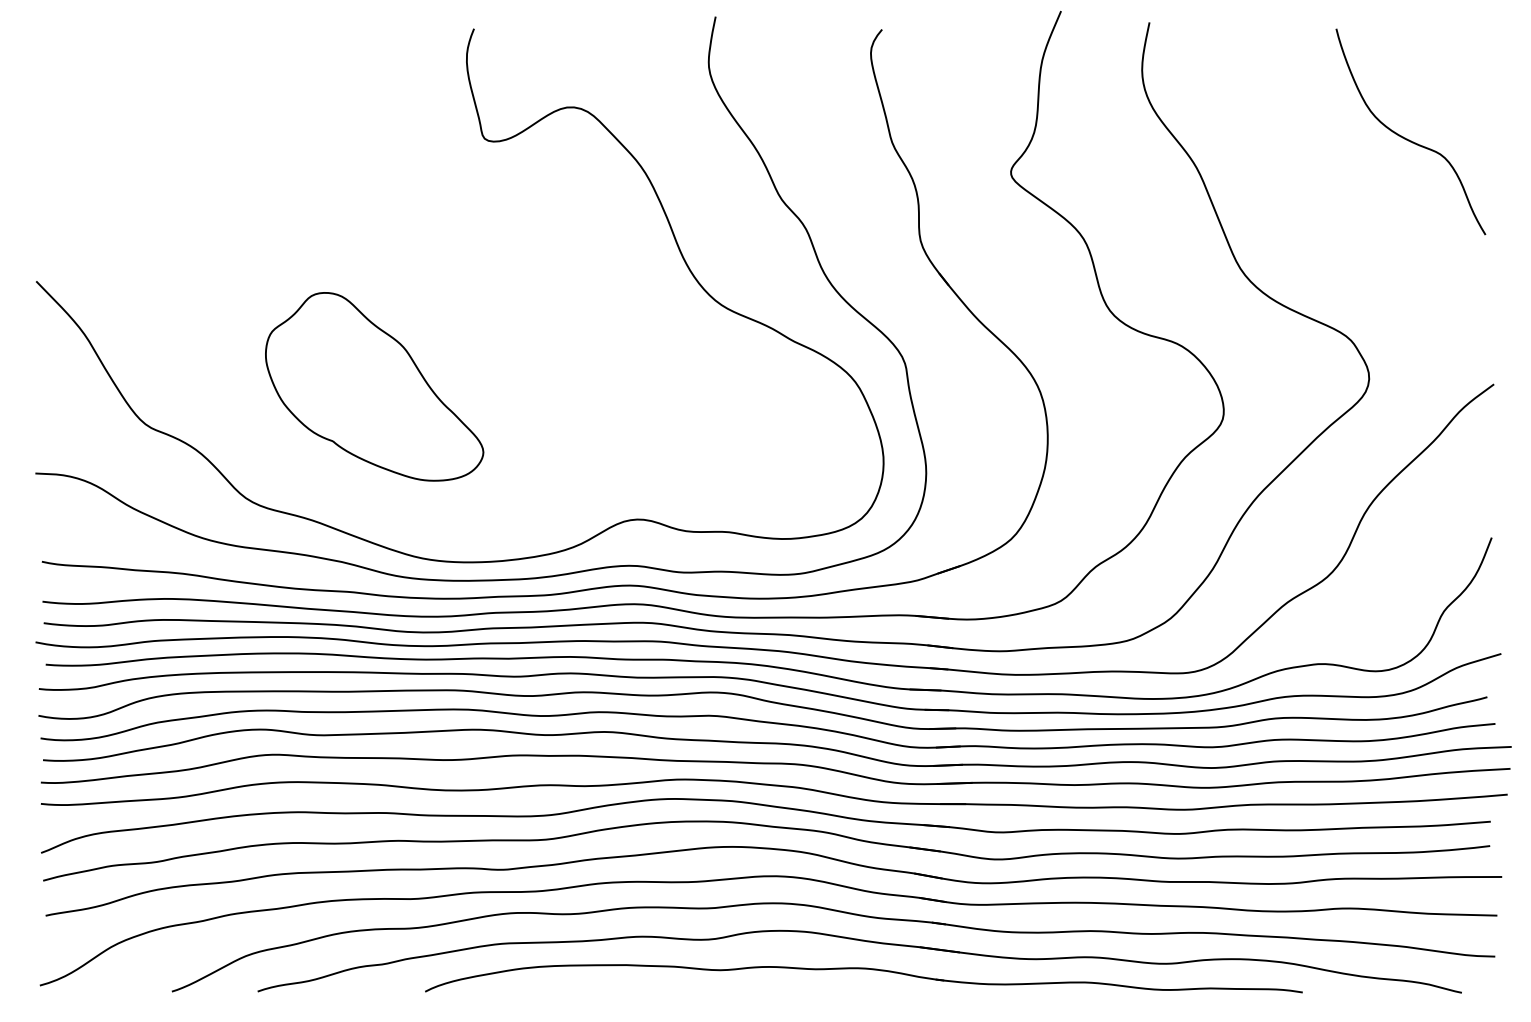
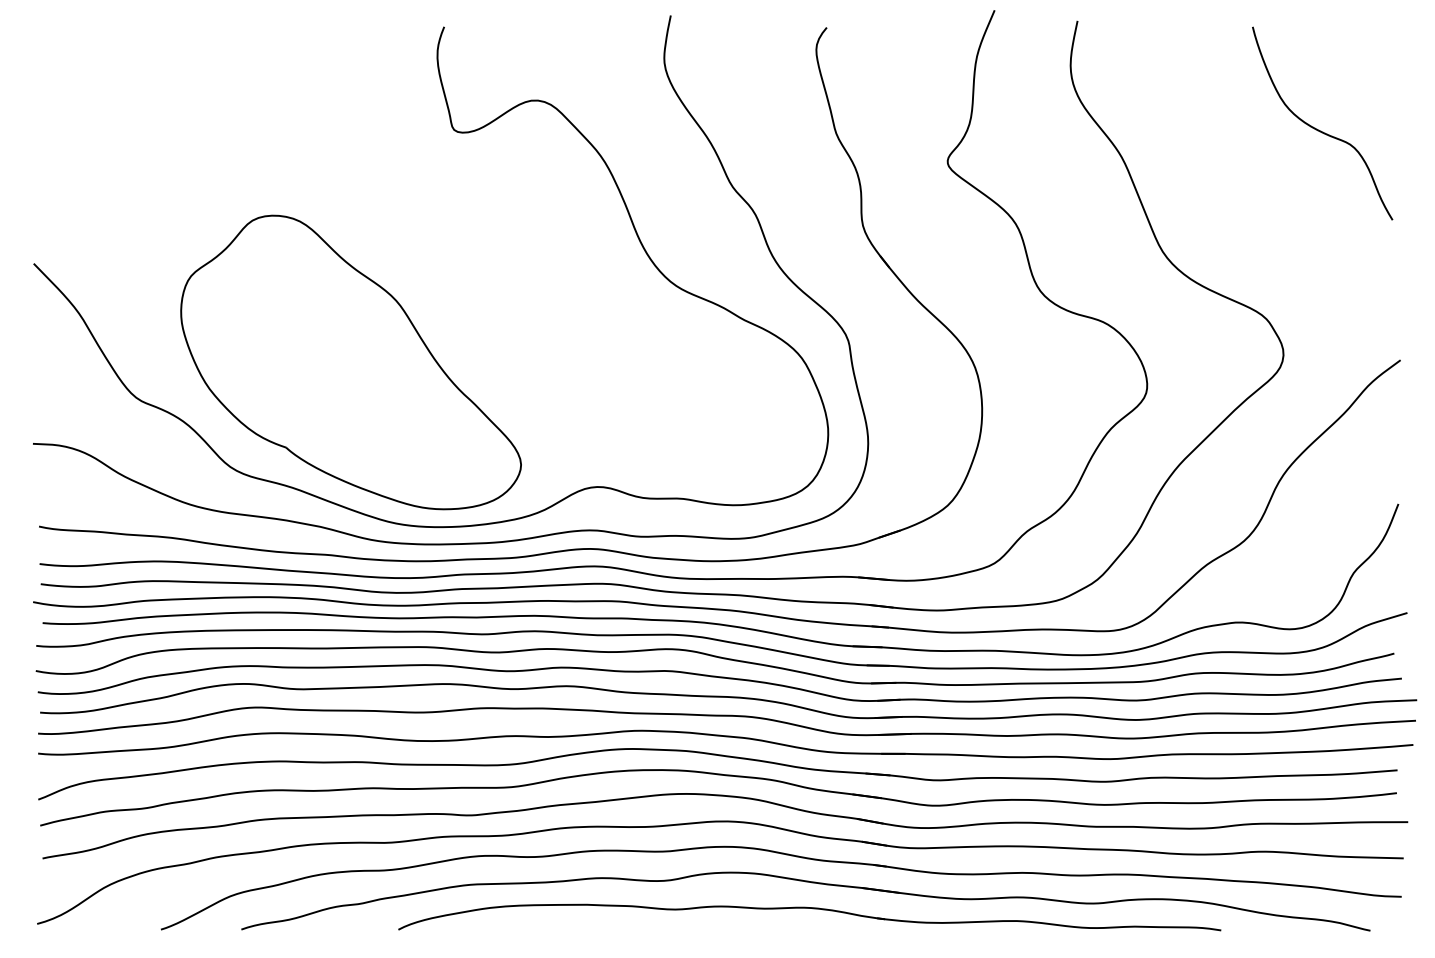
part: (374, 386) -> (350, 362), size x1.67

